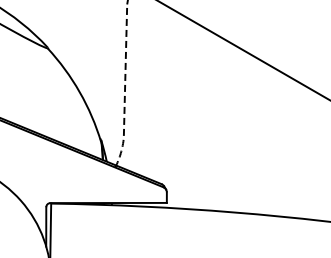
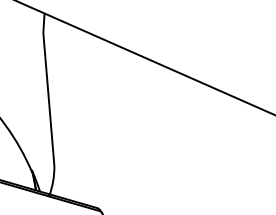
line: (125, 89) -> (50, 117), dashed -> solid

